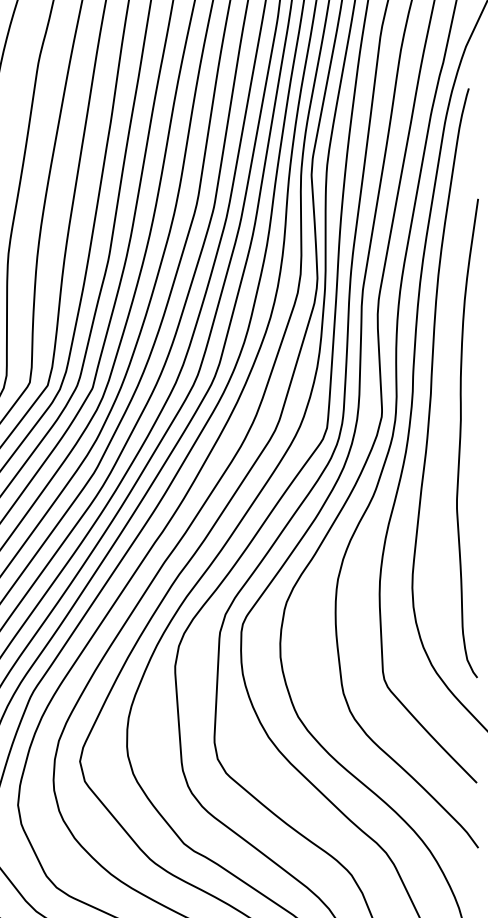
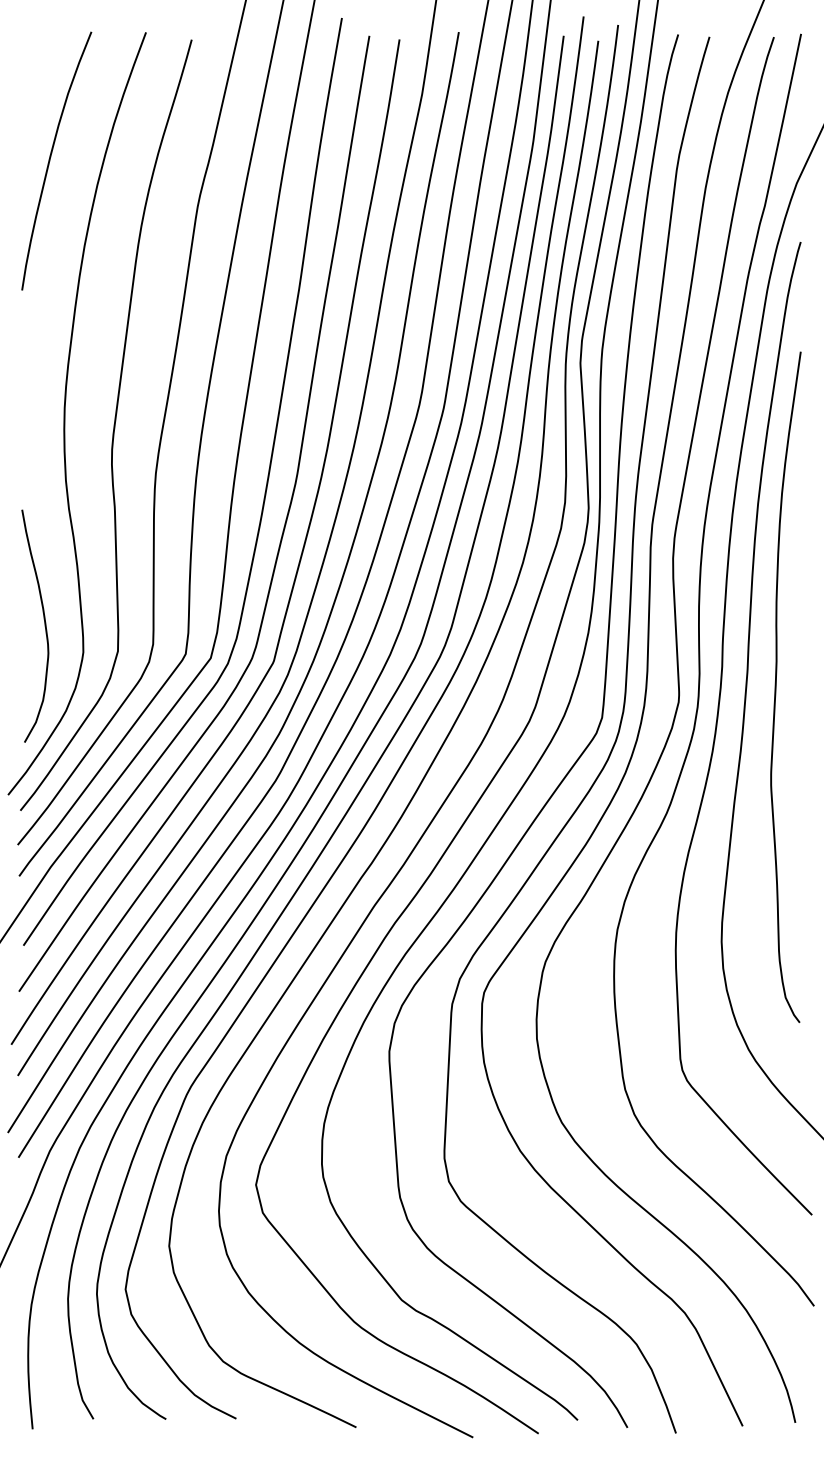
curve: (460, 437) -> (776, 686), moved

